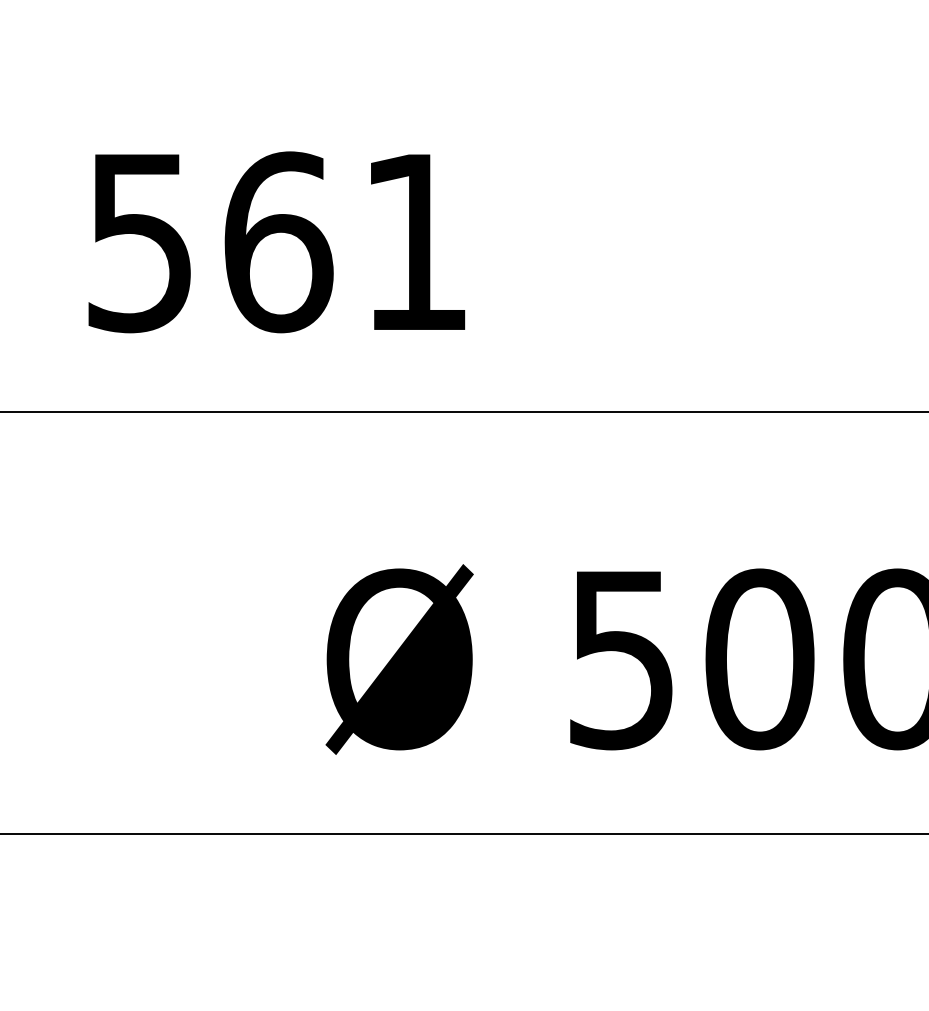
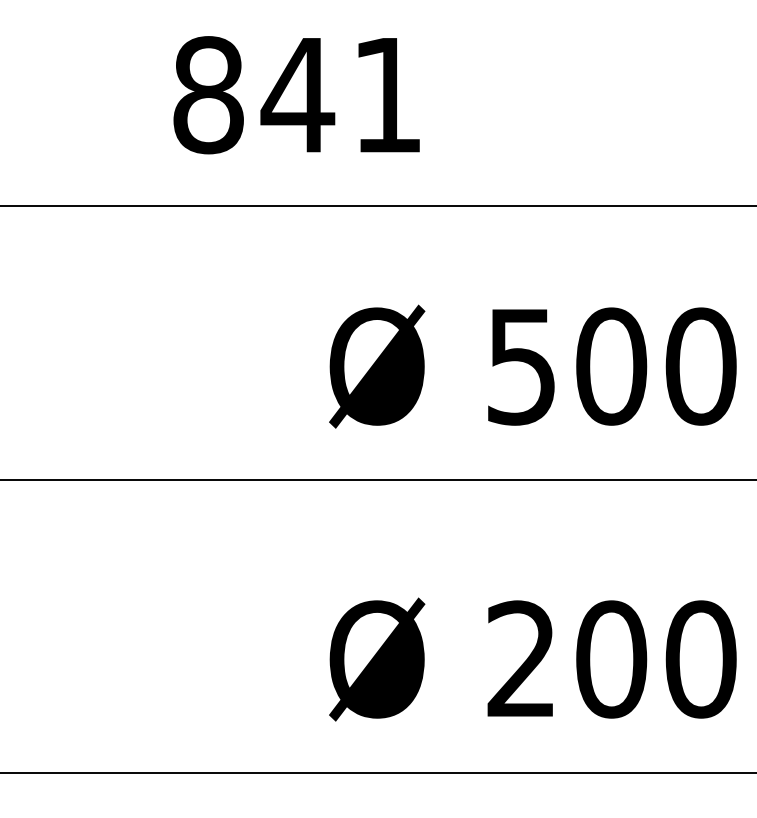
text: (211, 242) -> (254, 95), 561 -> 841

